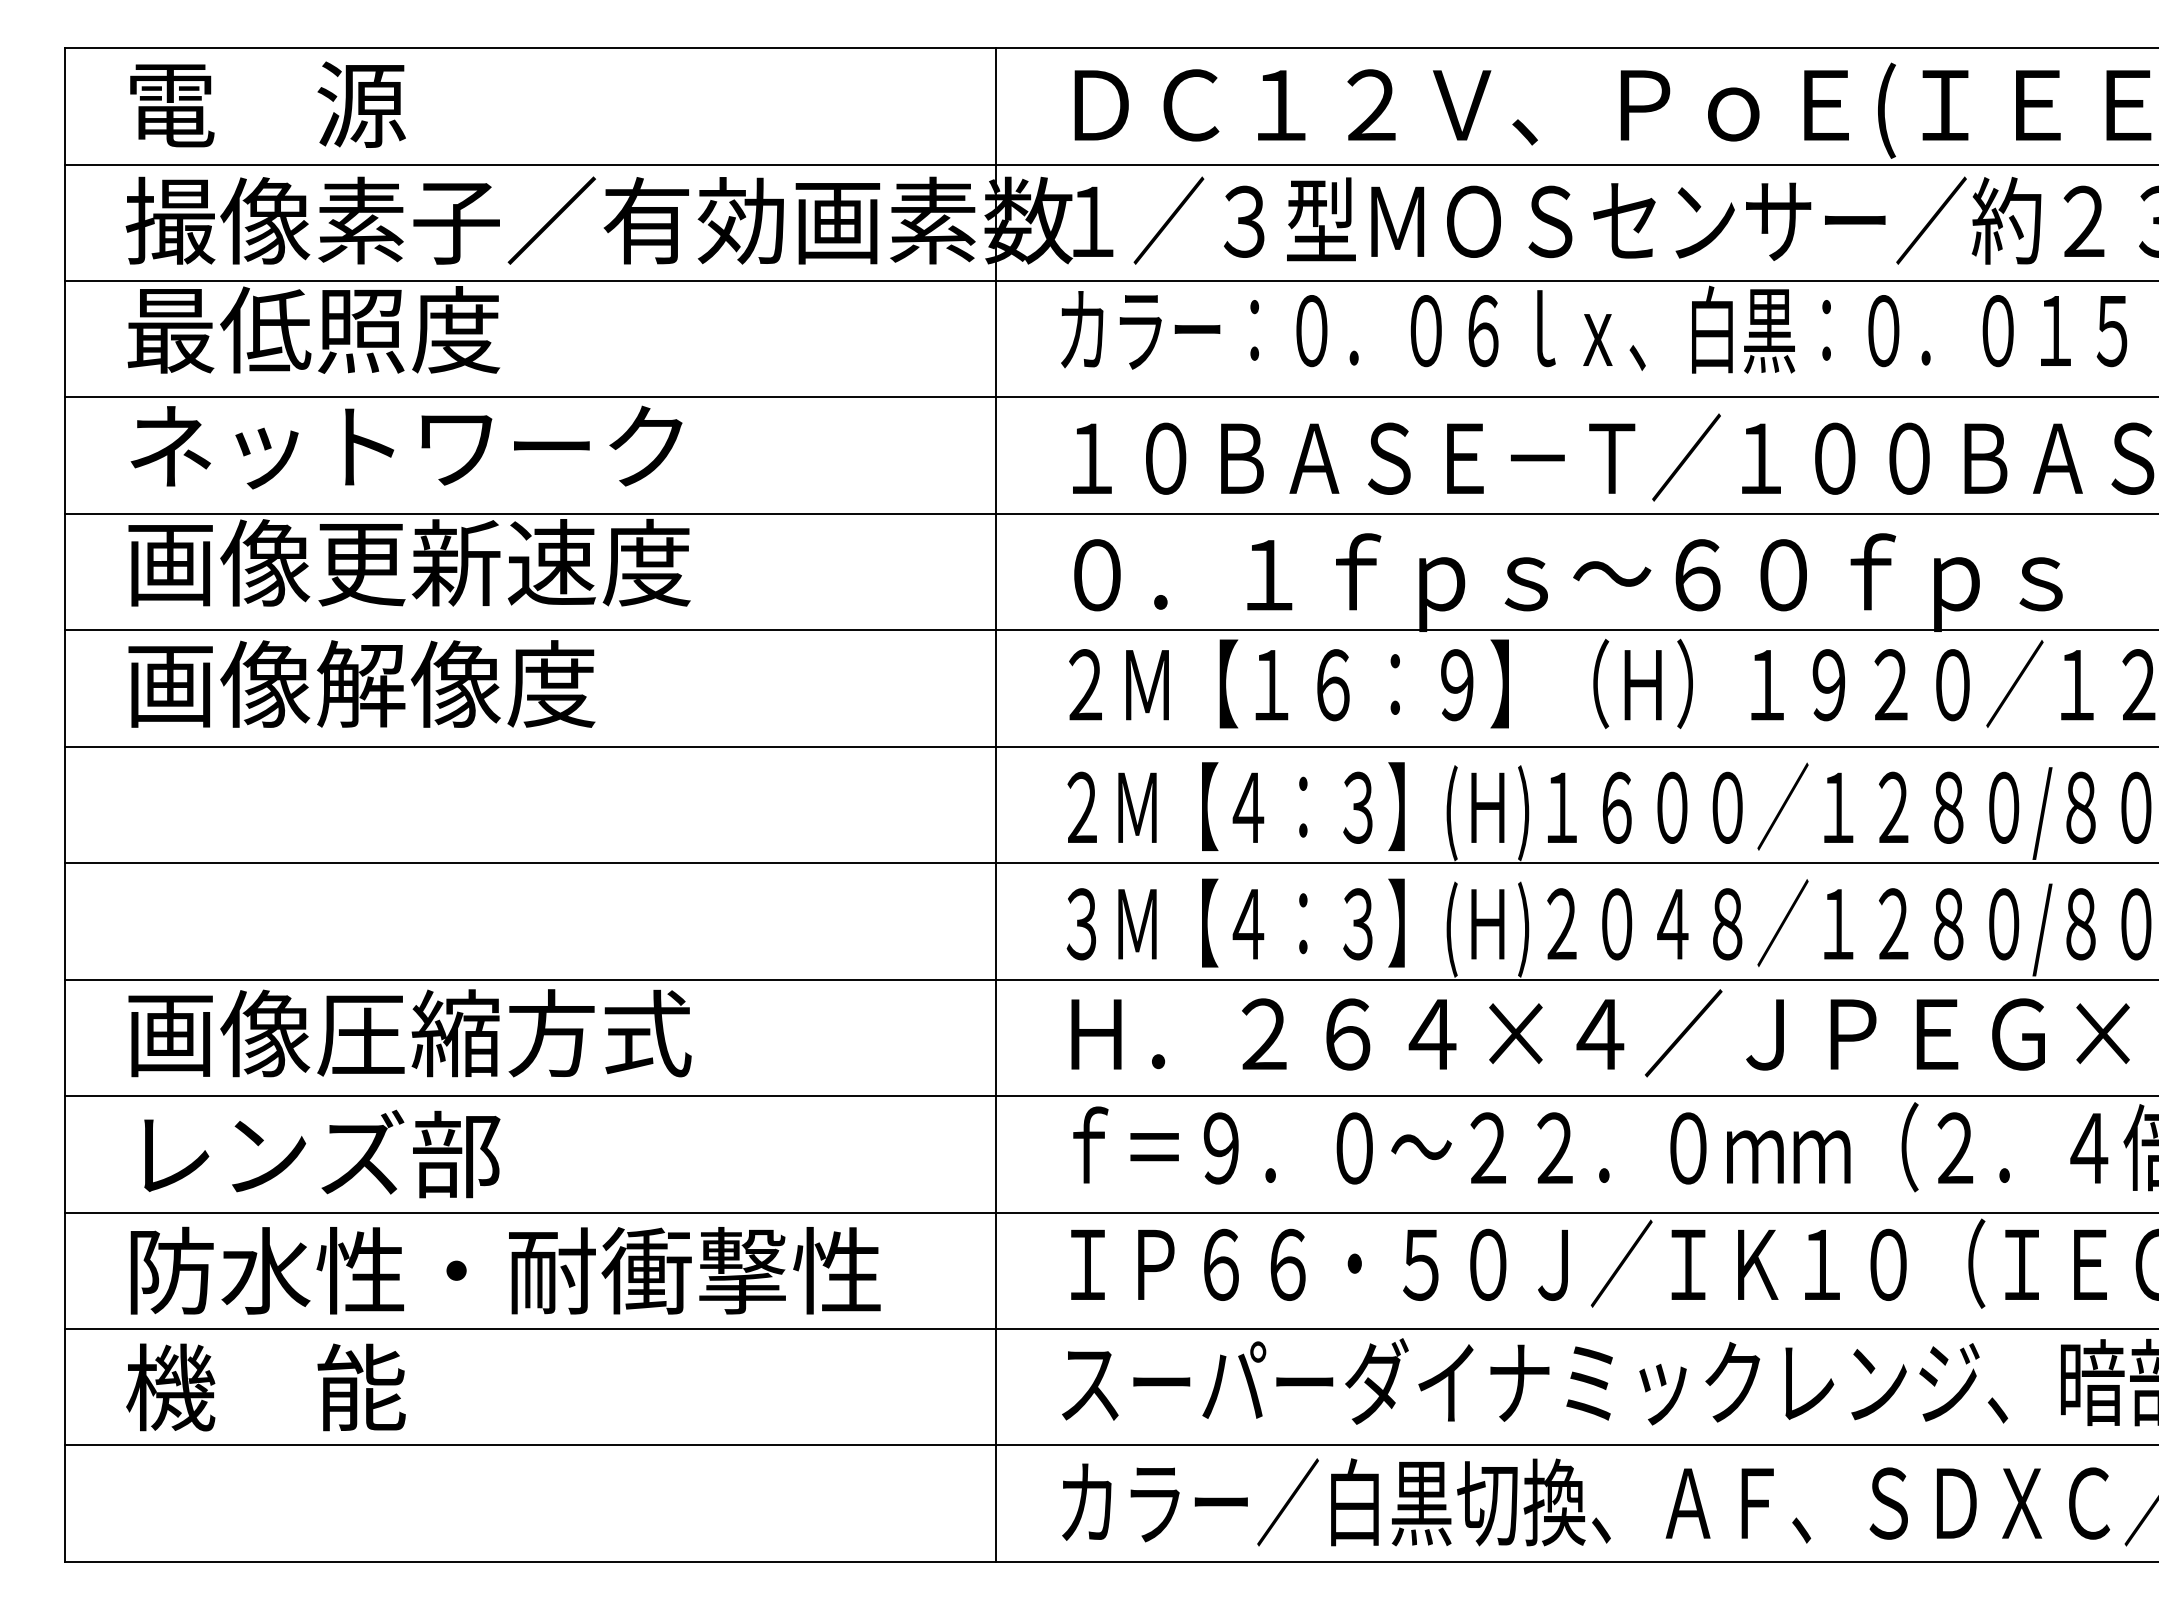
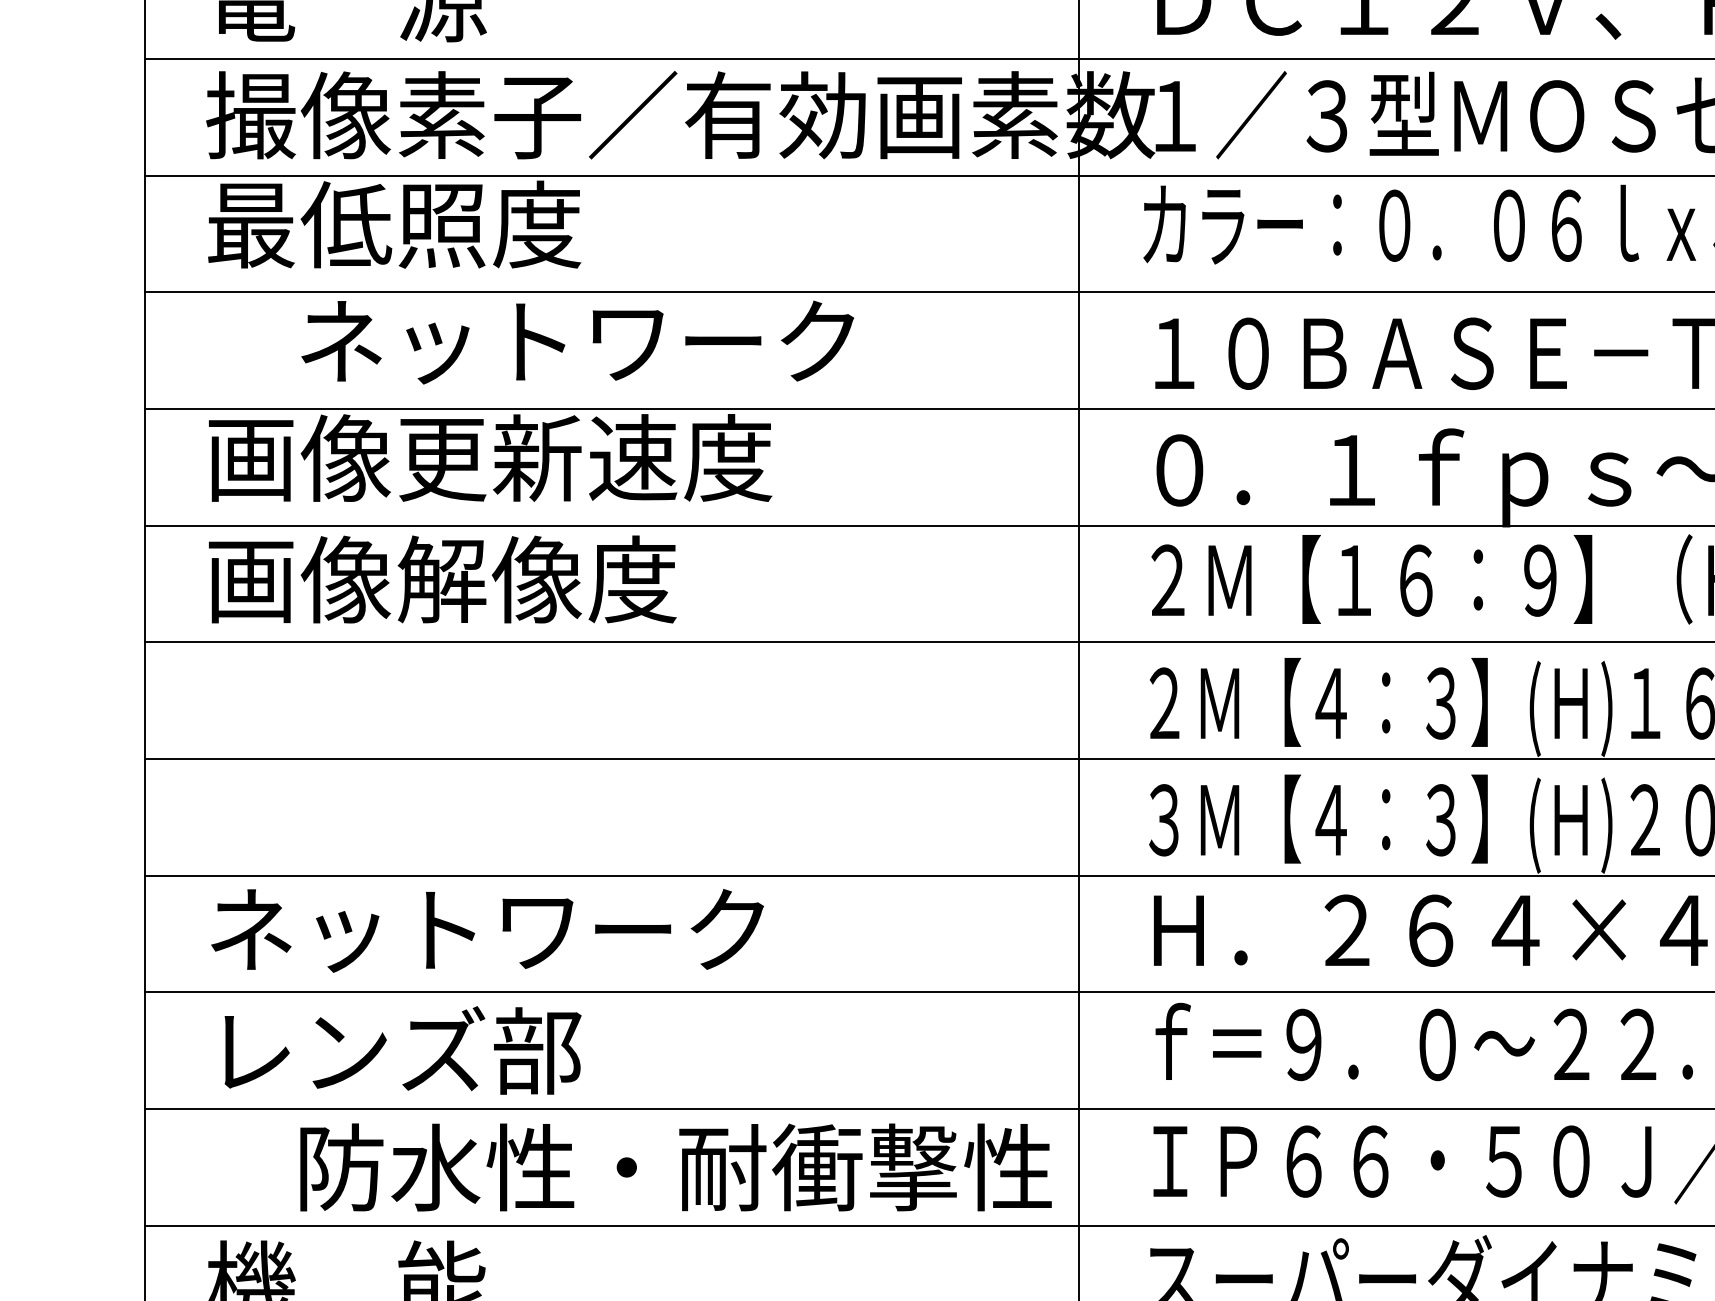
text: (406, 447) -> (577, 342), moved
text: (409, 1033) -> (490, 929), 画像圧縮方式 -> ネットワーク
text: (505, 1270) -> (675, 1167), moved

